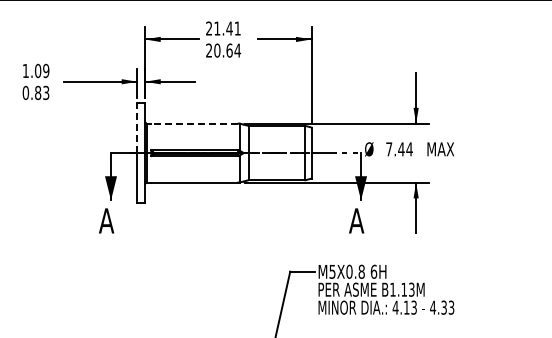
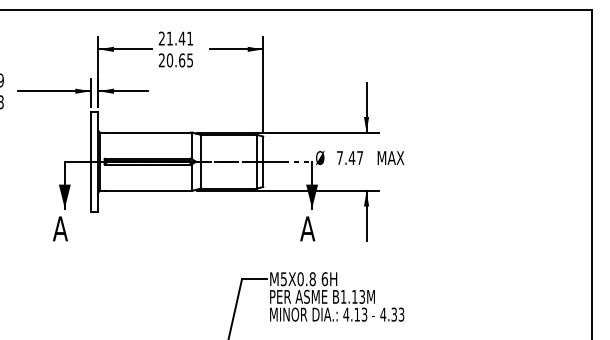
text: (237, 50) -> (189, 60), 20.64 -> 20.65
line: (194, 123) -> (147, 132), dashed -> solid
line: (136, 127) -> (90, 136), dashed -> solid
text: (408, 148) -> (359, 157), 7.44 -> 7.47

